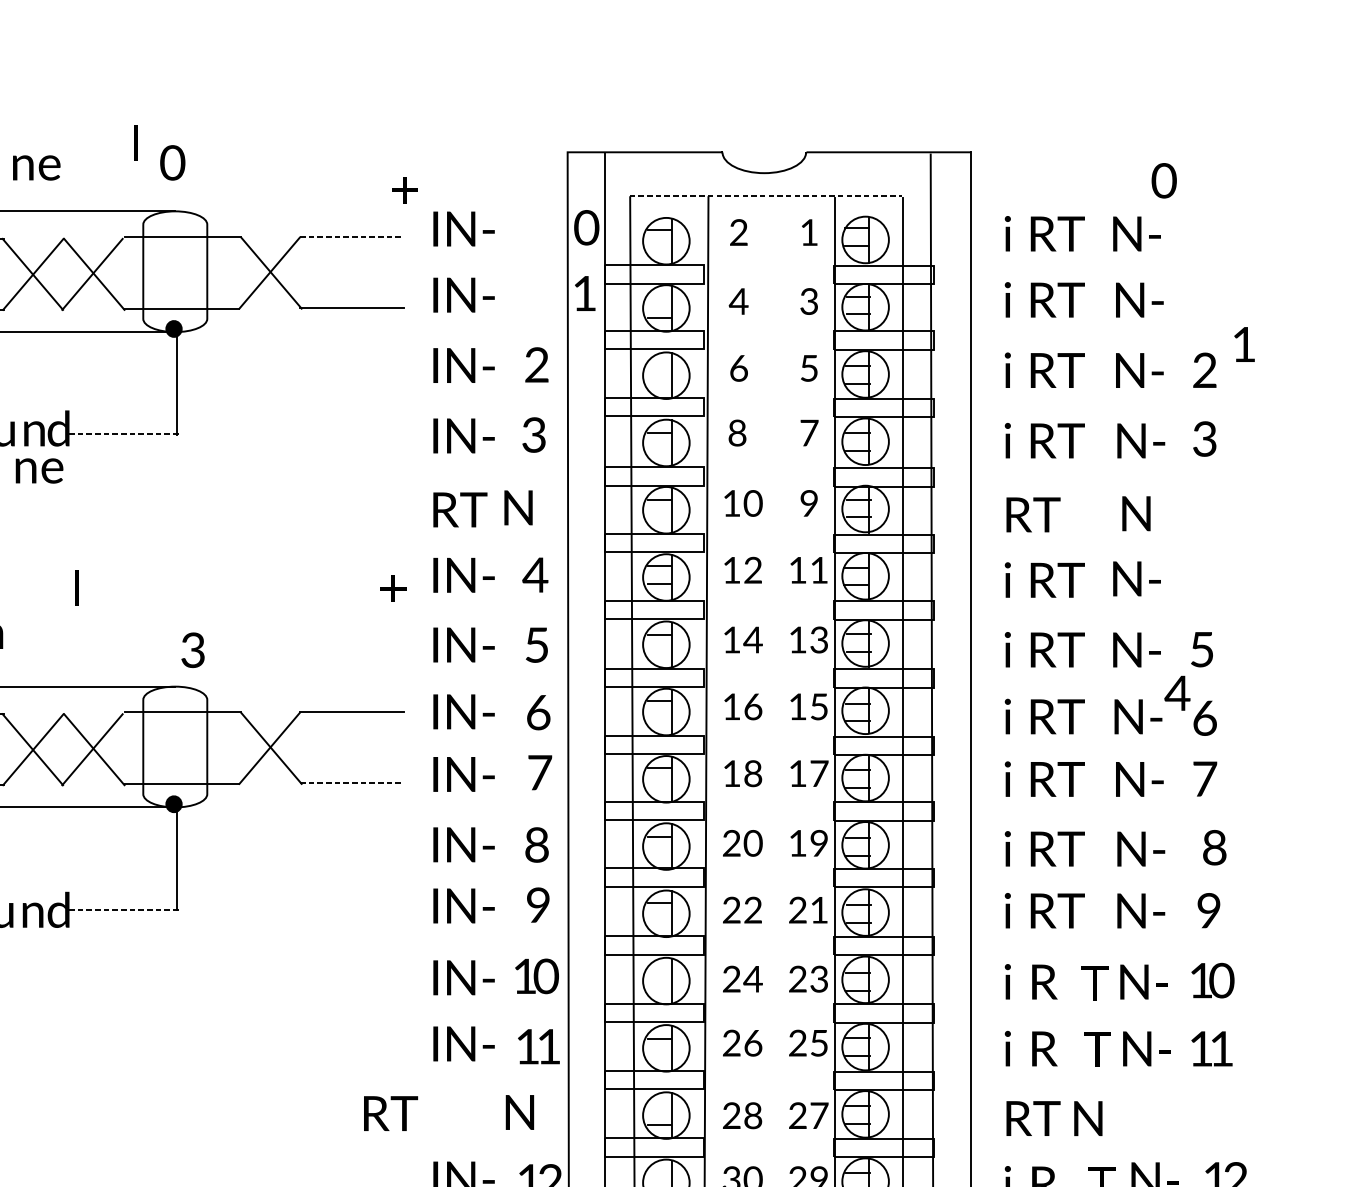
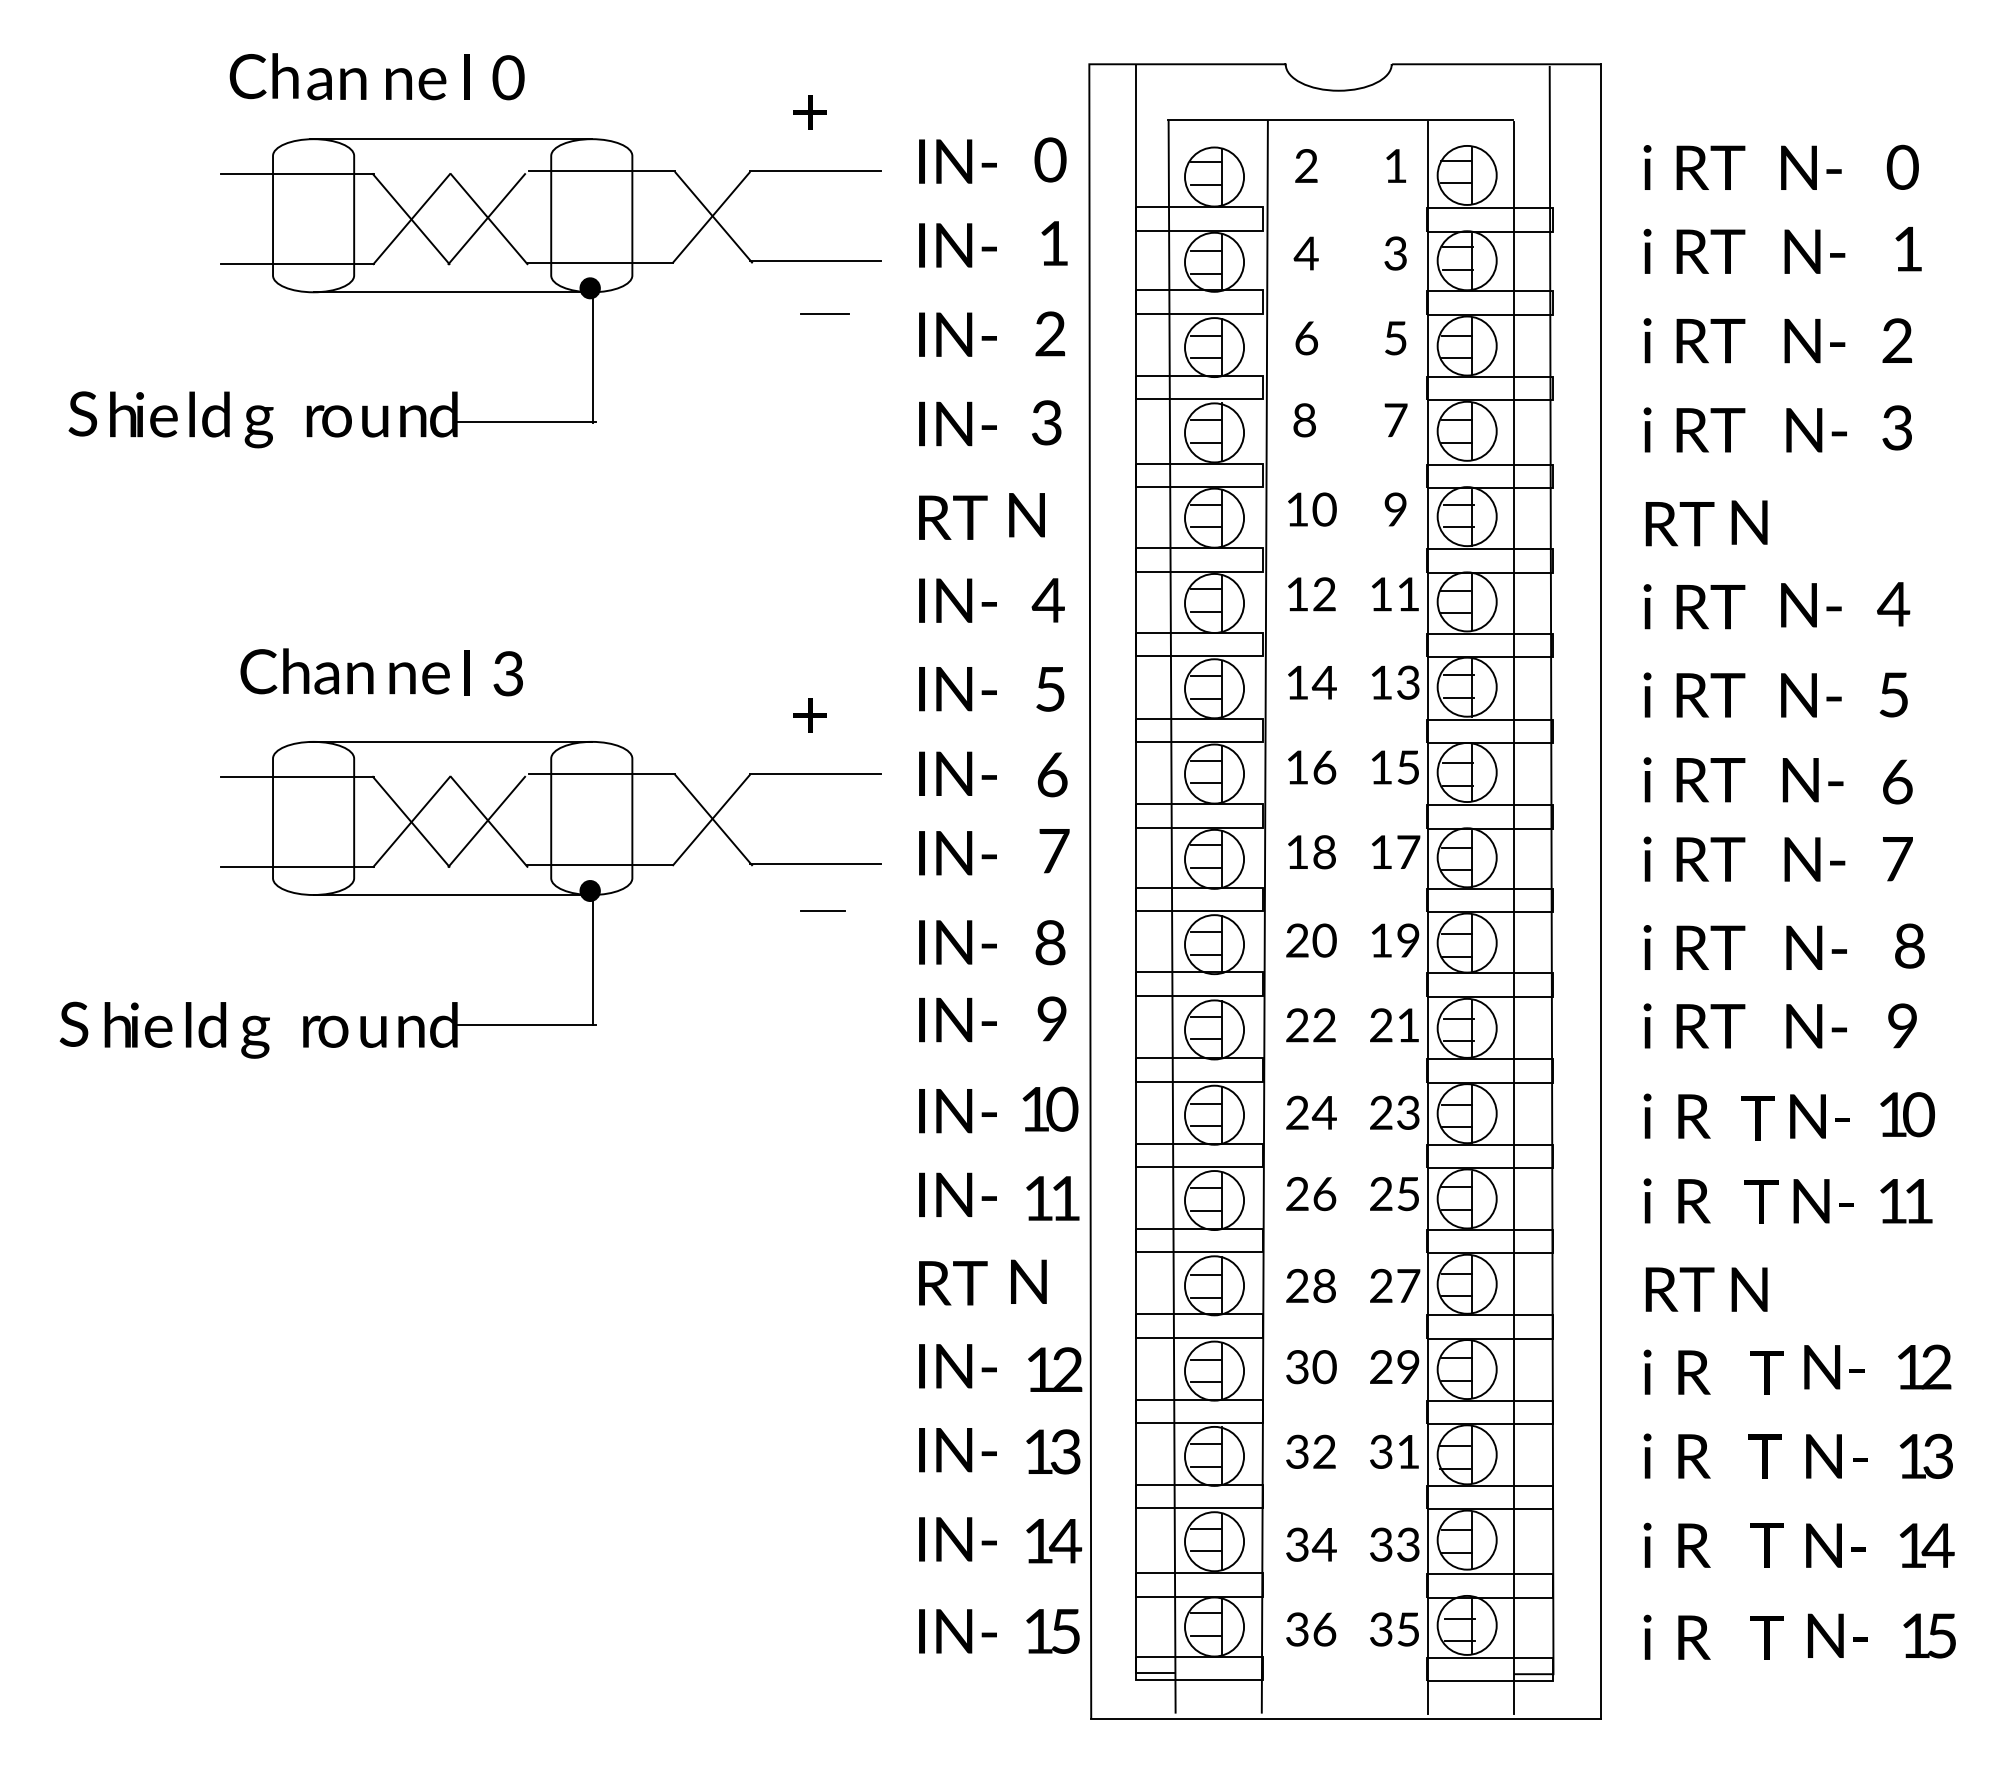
text: (135, 142) -> (466, 76), moved
text: (172, 162) -> (508, 77), moved
text: (1163, 180) -> (1902, 166), moved
text: (404, 190) -> (809, 112), moved
line: (765, 195) -> (1340, 119), dashed -> solid
text: (586, 227) -> (1050, 159), moved
line: (351, 236) -> (815, 171), dashed -> solid
line: (659, 247) -> (1205, 184), added
text: (585, 293) -> (1054, 243), moved
line: (659, 299) -> (1205, 251), added
text: (1244, 344) -> (1908, 249), moved
line: (358, 349) -> (824, 314), added
line: (659, 366) -> (1205, 335), added
line: (659, 384) -> (1205, 358), added
line: (123, 434) -> (526, 421), dashed -> solid
line: (659, 450) -> (1205, 442), added
text: (39, 471) -> (419, 678), moved
text: (1136, 513) -> (1749, 522), moved
line: (659, 517) -> (1205, 527), added
text: (76, 587) -> (466, 672), moved
text: (392, 588) -> (809, 715), moved
text: (192, 650) -> (507, 673), moved
line: (659, 652) -> (1205, 698), added
text: (1177, 693) -> (1893, 604), moved
line: (659, 719) -> (1205, 783), added
line: (351, 783) -> (815, 864), dashed -> solid
line: (659, 785) -> (1205, 867), added
line: (357, 819) -> (822, 910), added
line: (659, 854) -> (1205, 954), added
line: (123, 909) -> (526, 1024), dashed -> solid
line: (659, 921) -> (1205, 1039), added
line: (659, 971) -> (1205, 1103), added
line: (659, 989) -> (1205, 1126), added
line: (659, 1056) -> (1205, 1210), added
line: (659, 1107) -> (1205, 1275), added
text: (391, 1113) -> (953, 1283), moved
line: (659, 1173) -> (1205, 1359), added

